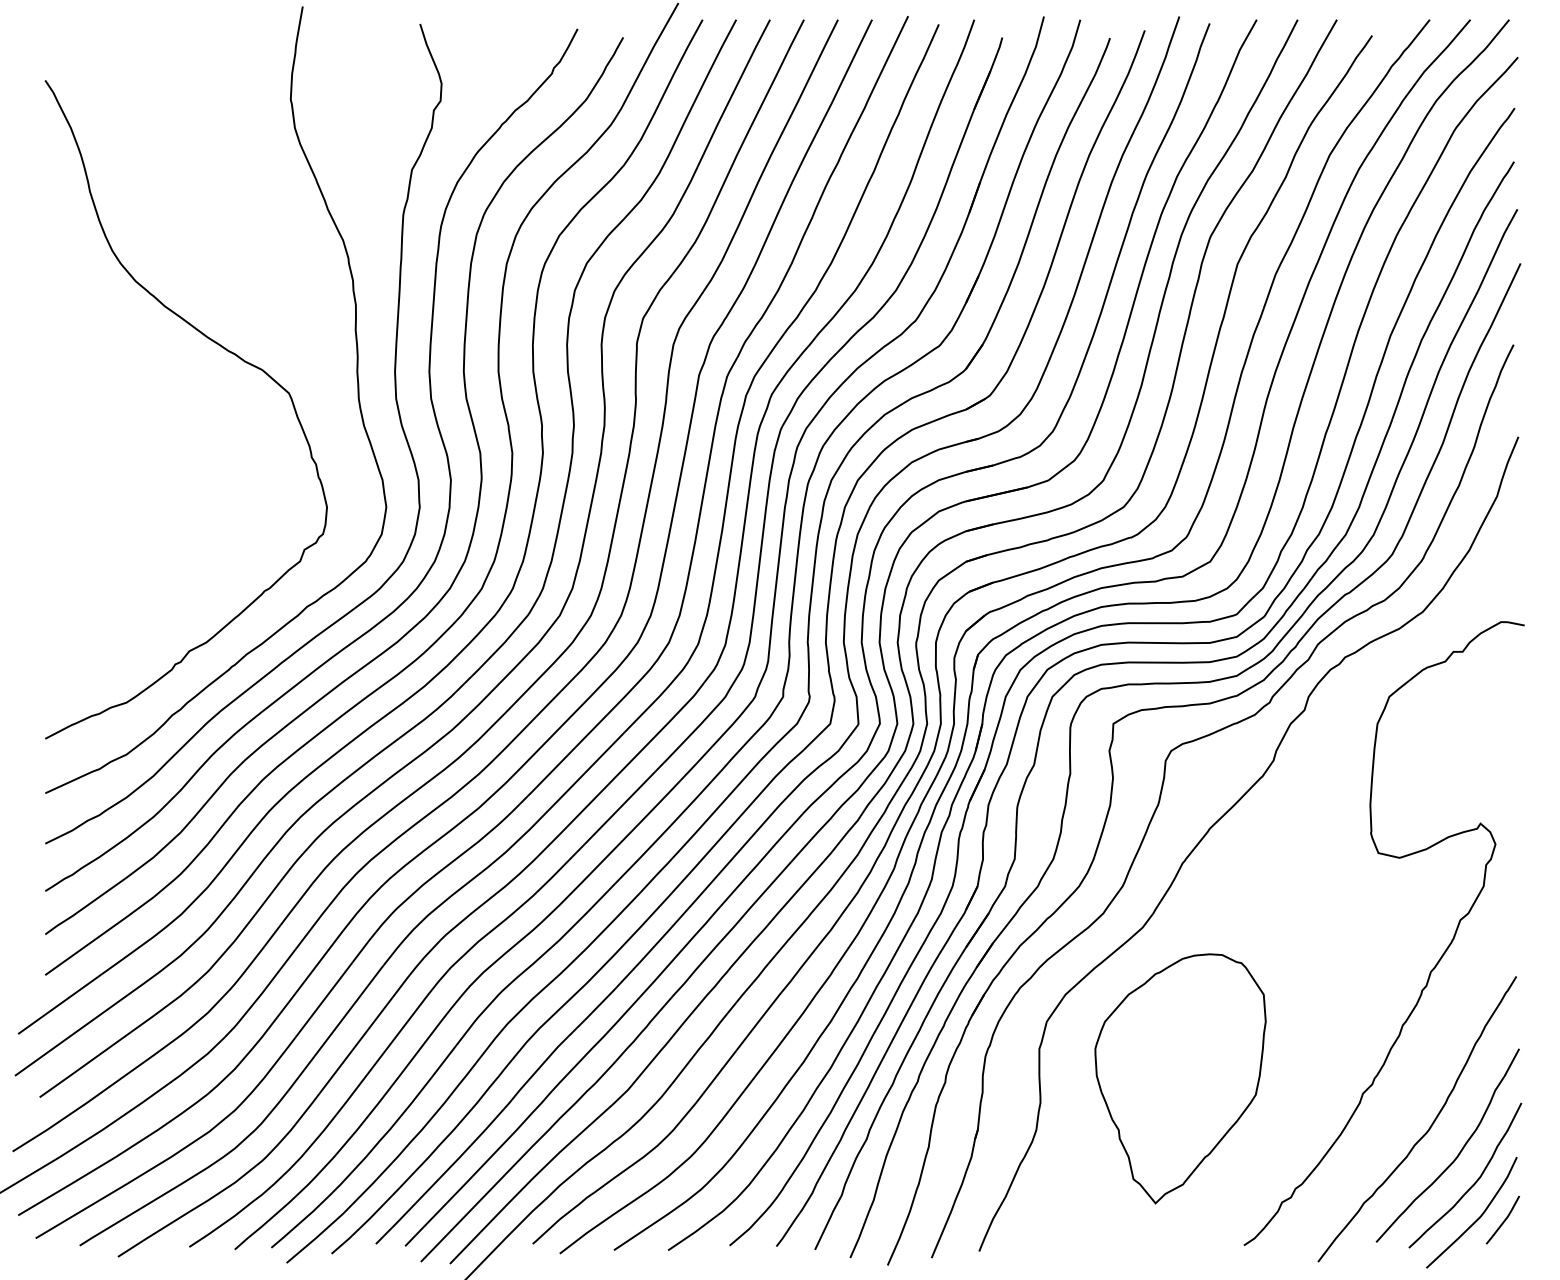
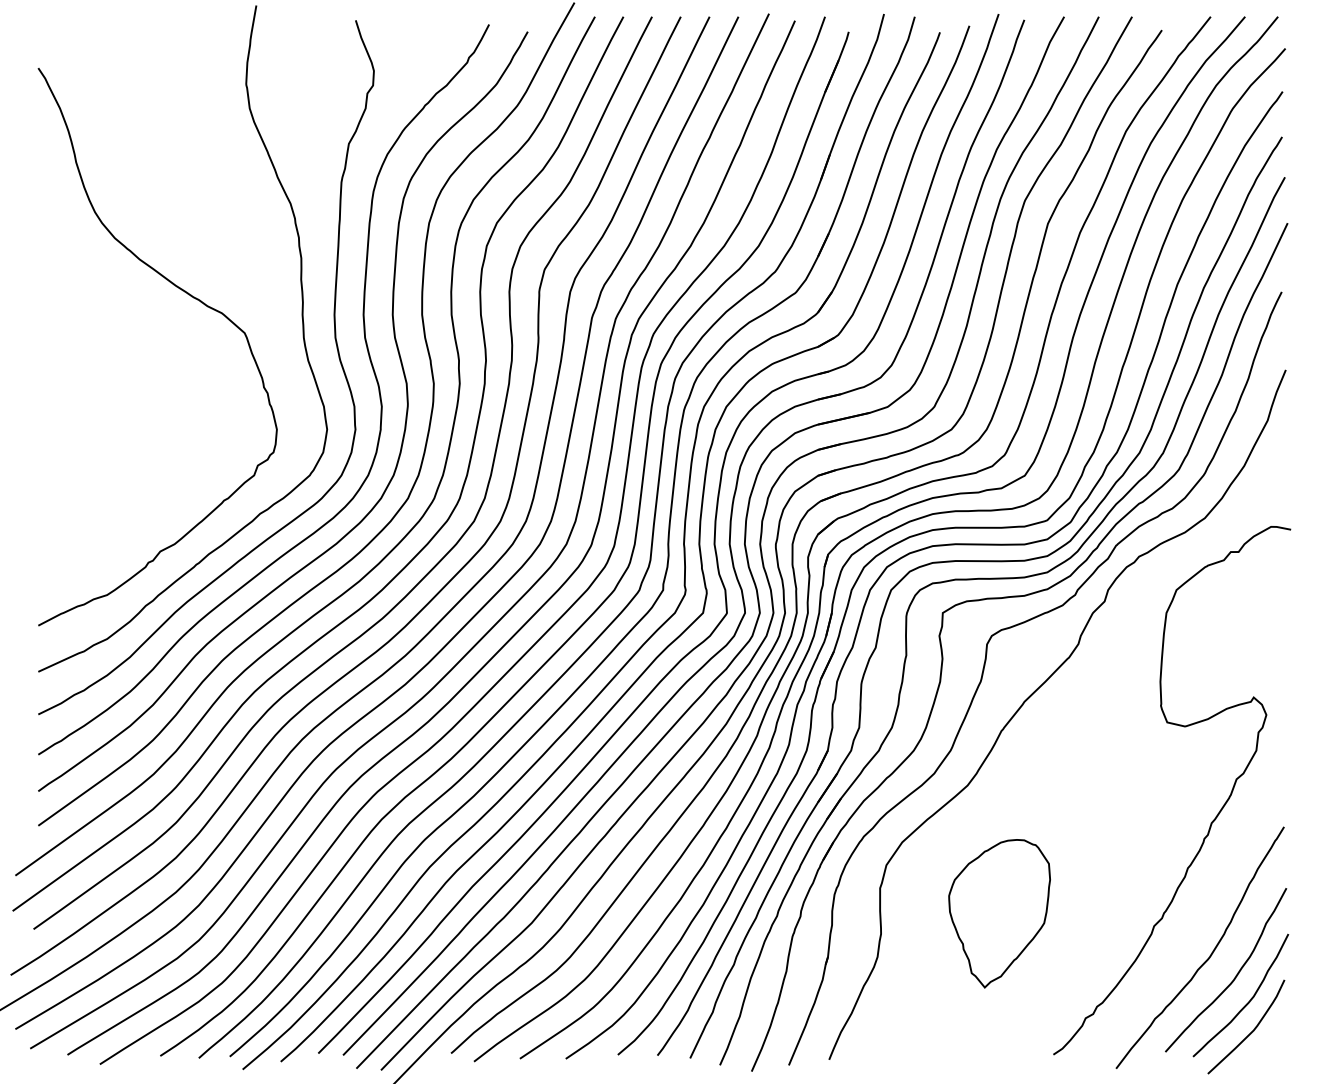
part: (1180, 1078) -> (999, 913), size x0.7
line: (1503, 1220) -> (1273, 1033), removed

